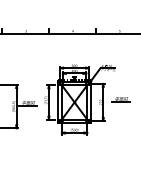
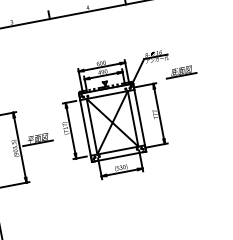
part: (120, 99) -> (180, 71), moved

